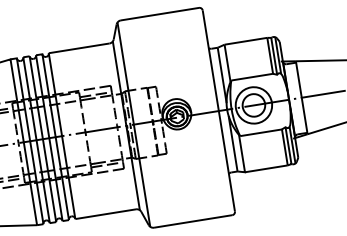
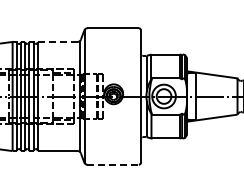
line: (78, 47) -> (57, 41), solid -> dashed
line: (193, 221) -> (113, 164), solid -> dashed

